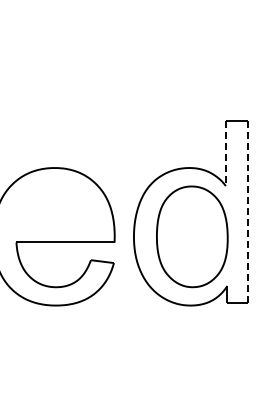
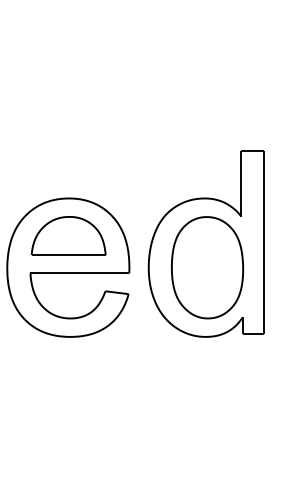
line: (226, 153) -> (241, 183), dashed -> solid
part: (54, 204) -> (68, 235), added
line: (247, 211) -> (263, 242), dashed -> solid

